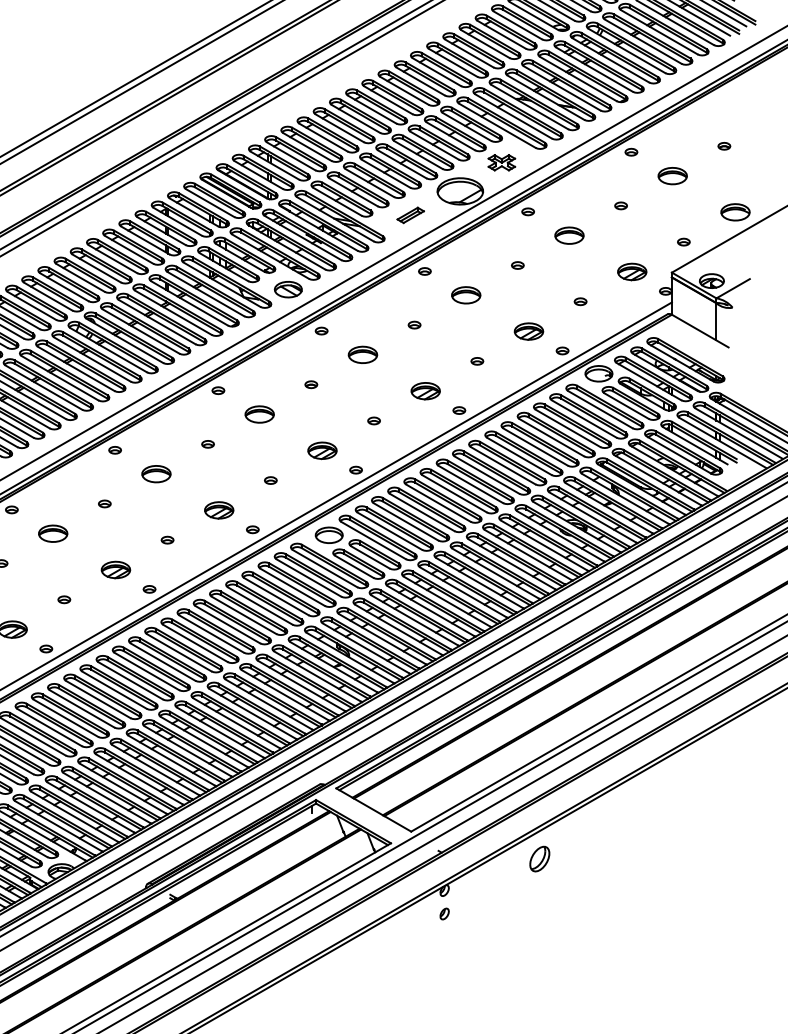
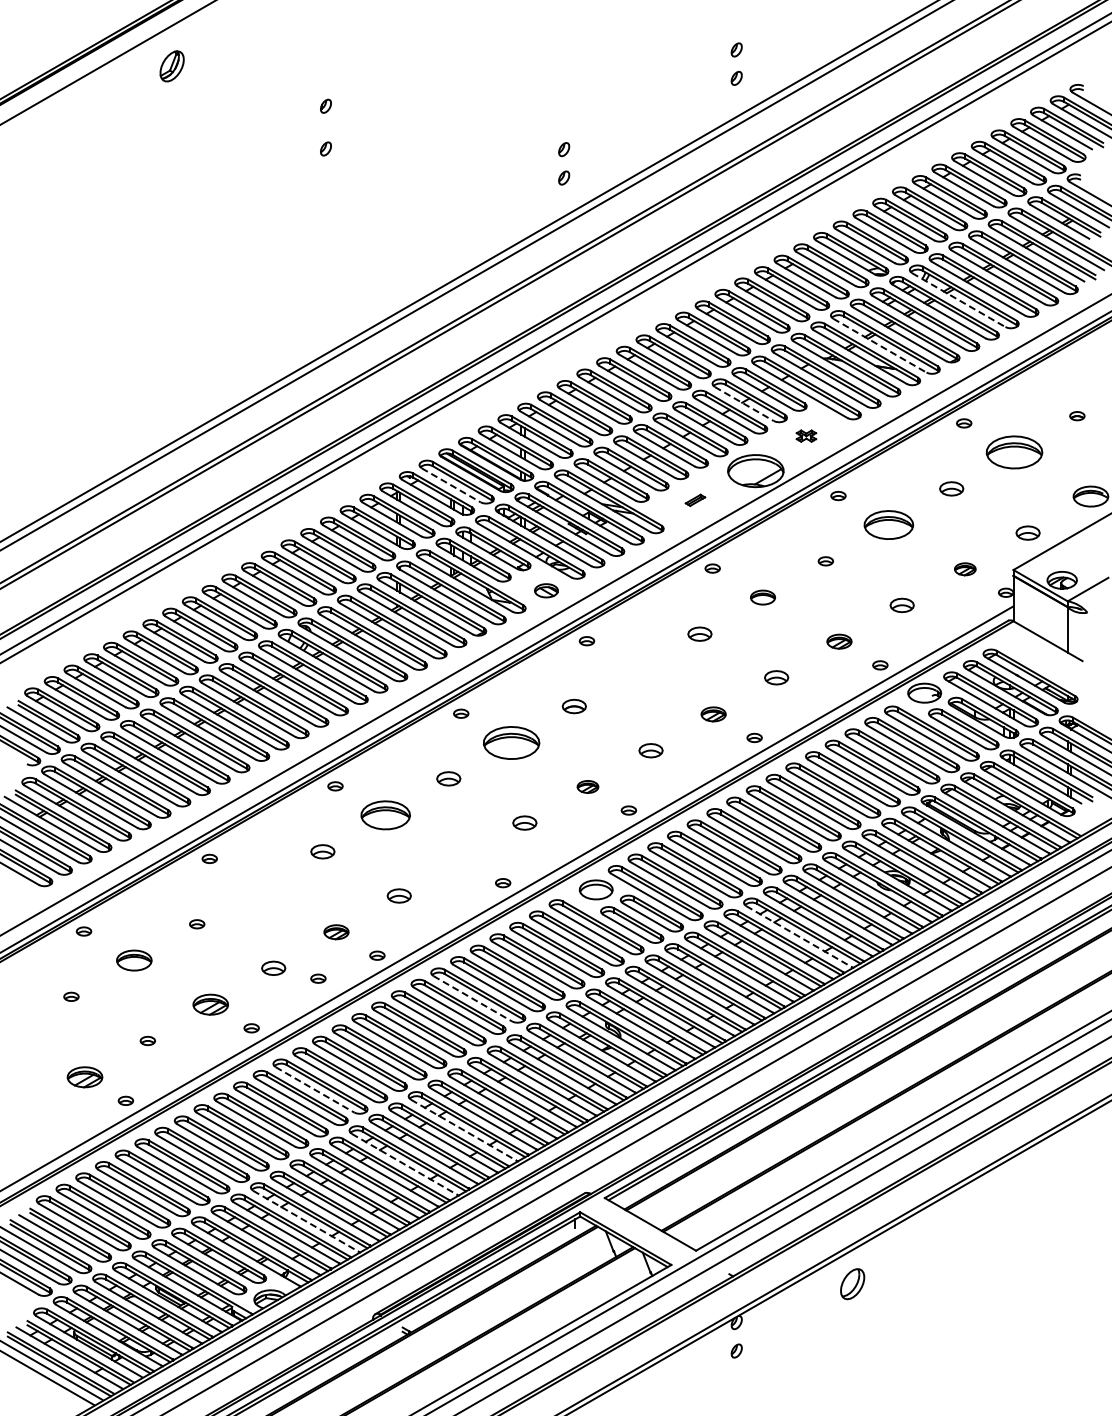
line: (626, 51) -> (958, 300), solid -> dashed
line: (561, 88) -> (879, 345), solid -> dashed
line: (451, 135) -> (744, 403), solid -> dashed
part: (501, 162) -> (806, 435), size x0.6
part: (672, 176) -> (1014, 452), size x1.6
line: (210, 203) -> (451, 485), solid -> dashed
part: (621, 205) -> (951, 488), size x1.6
part: (410, 215) -> (695, 500), size x0.6
part: (569, 235) -> (888, 524), size x1.4
part: (683, 241) -> (1027, 532), size x1.6
part: (632, 272) -> (965, 569), size x0.6
part: (288, 289) -> (546, 590), size x0.7
part: (465, 295) -> (762, 597), size x0.7
part: (580, 301) -> (902, 605), size x1.6
part: (414, 324) -> (700, 633), size x1.6
part: (529, 331) -> (839, 641), size x0.7
part: (363, 355) -> (637, 670), removed
part: (477, 361) -> (776, 678), size x1.6
part: (311, 384) -> (574, 706), size x1.6
part: (425, 391) -> (713, 714), size x0.7
part: (259, 414) -> (511, 742), size x1.6
part: (373, 420) -> (650, 750), size x1.6
part: (207, 444) -> (448, 779), size x1.6
part: (322, 450) -> (587, 786), size x0.6
part: (156, 474) -> (385, 815), size x1.4
part: (271, 480) -> (525, 823), size x1.6
part: (104, 503) -> (322, 851), size x1.6
part: (219, 510) -> (462, 859), removed
part: (52, 533) -> (259, 887), removed
part: (167, 539) -> (399, 895), size x1.6
part: (115, 570) -> (336, 932), size x0.7
line: (496, 573) -> (799, 936), solid -> dashed
part: (64, 599) -> (273, 968), size x1.6
part: (101, 608) -> (318, 978), added
line: (228, 624) -> (473, 998), solid -> dashed
line: (98, 700) -> (315, 1090), solid -> dashed
line: (221, 732) -> (464, 1130), solid -> dashed
line: (172, 760) -> (405, 1164), solid -> dashed
line: (91, 807) -> (306, 1221), solid -> dashed

